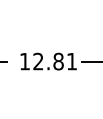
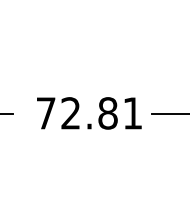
text: (24, 61) -> (45, 113), 12.81 -> 72.81

